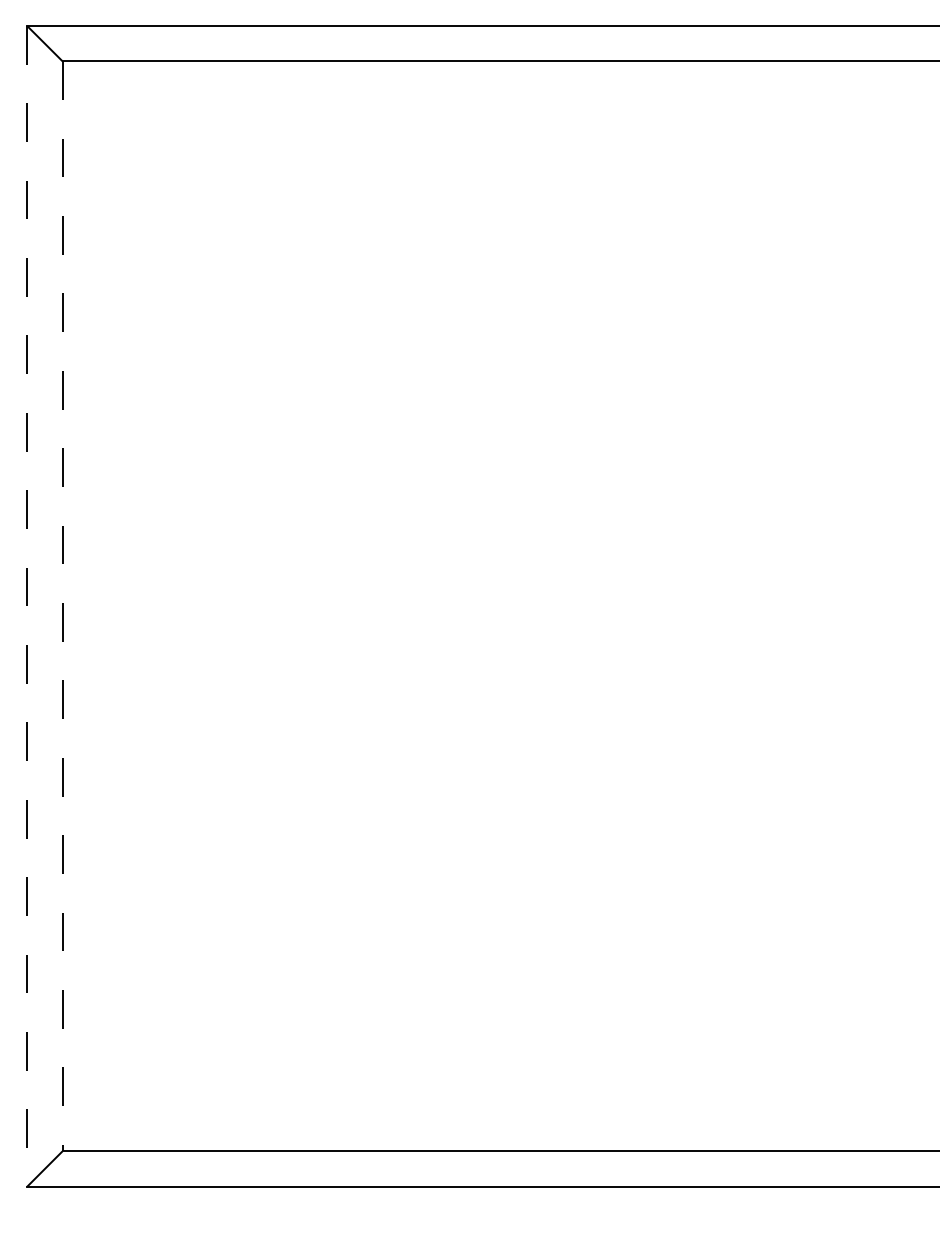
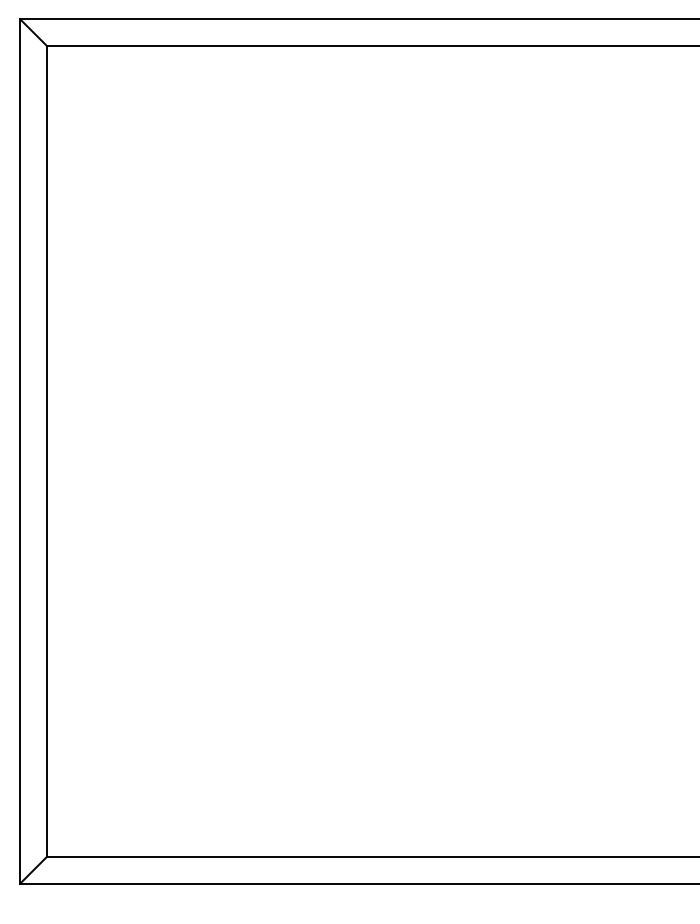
line: (62, 606) -> (46, 451), dashed -> solid
line: (27, 607) -> (20, 452), dashed -> solid

